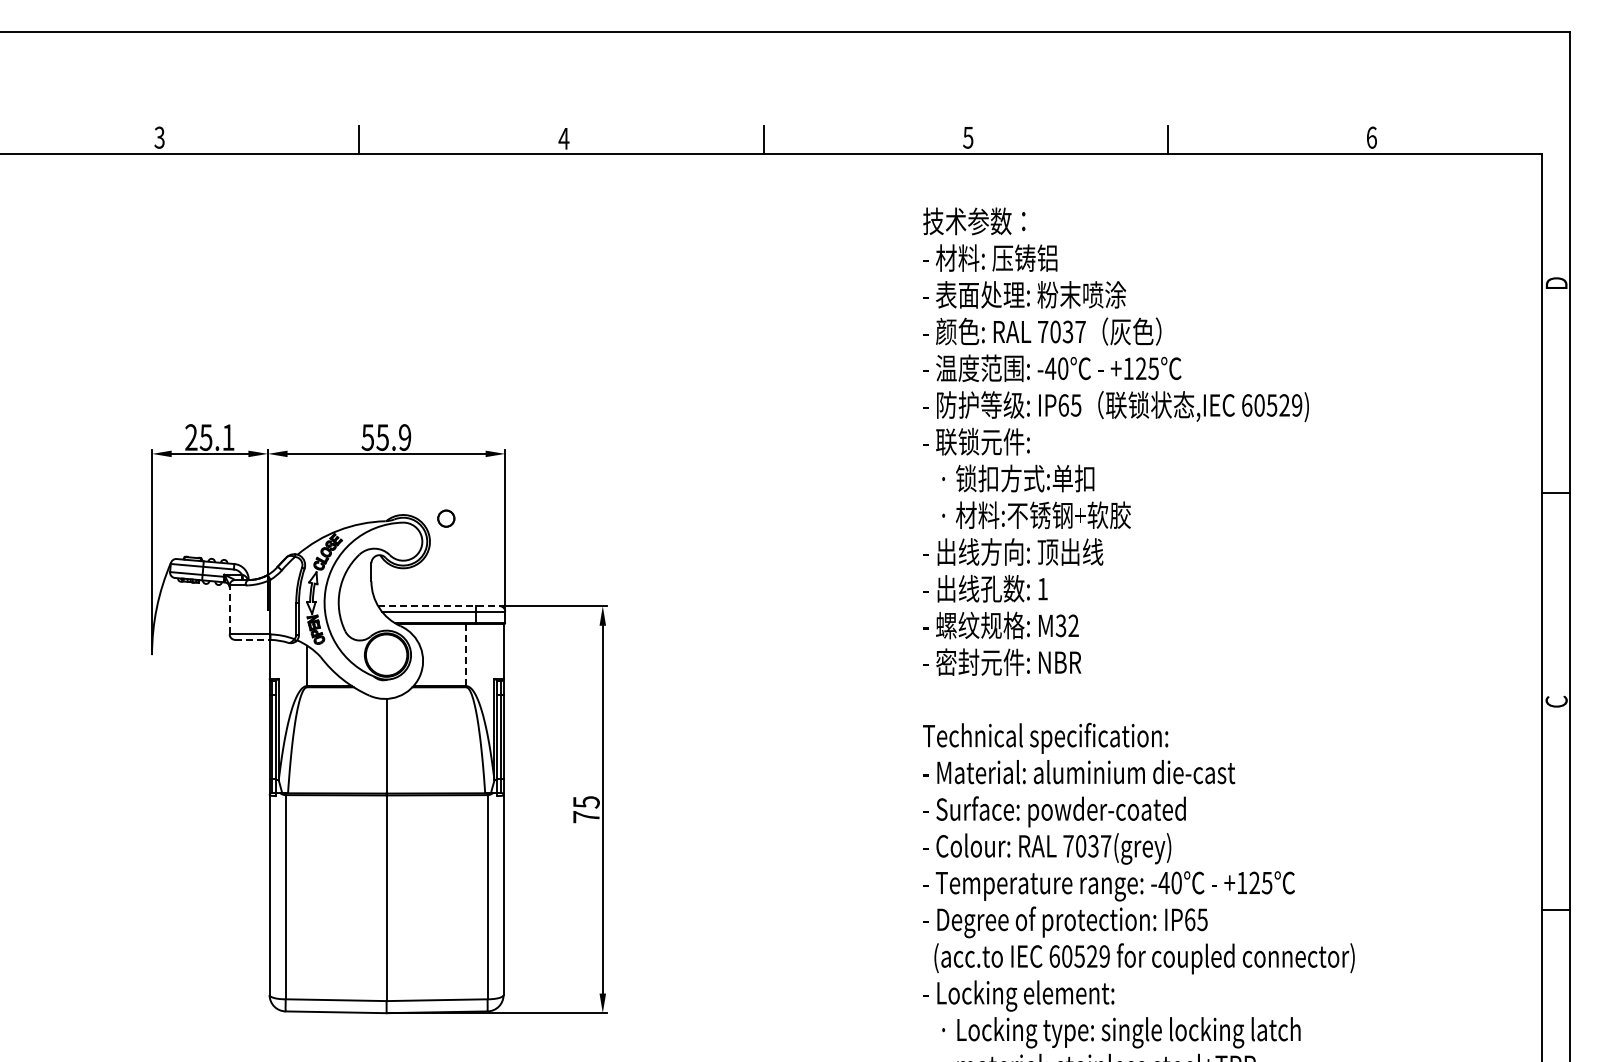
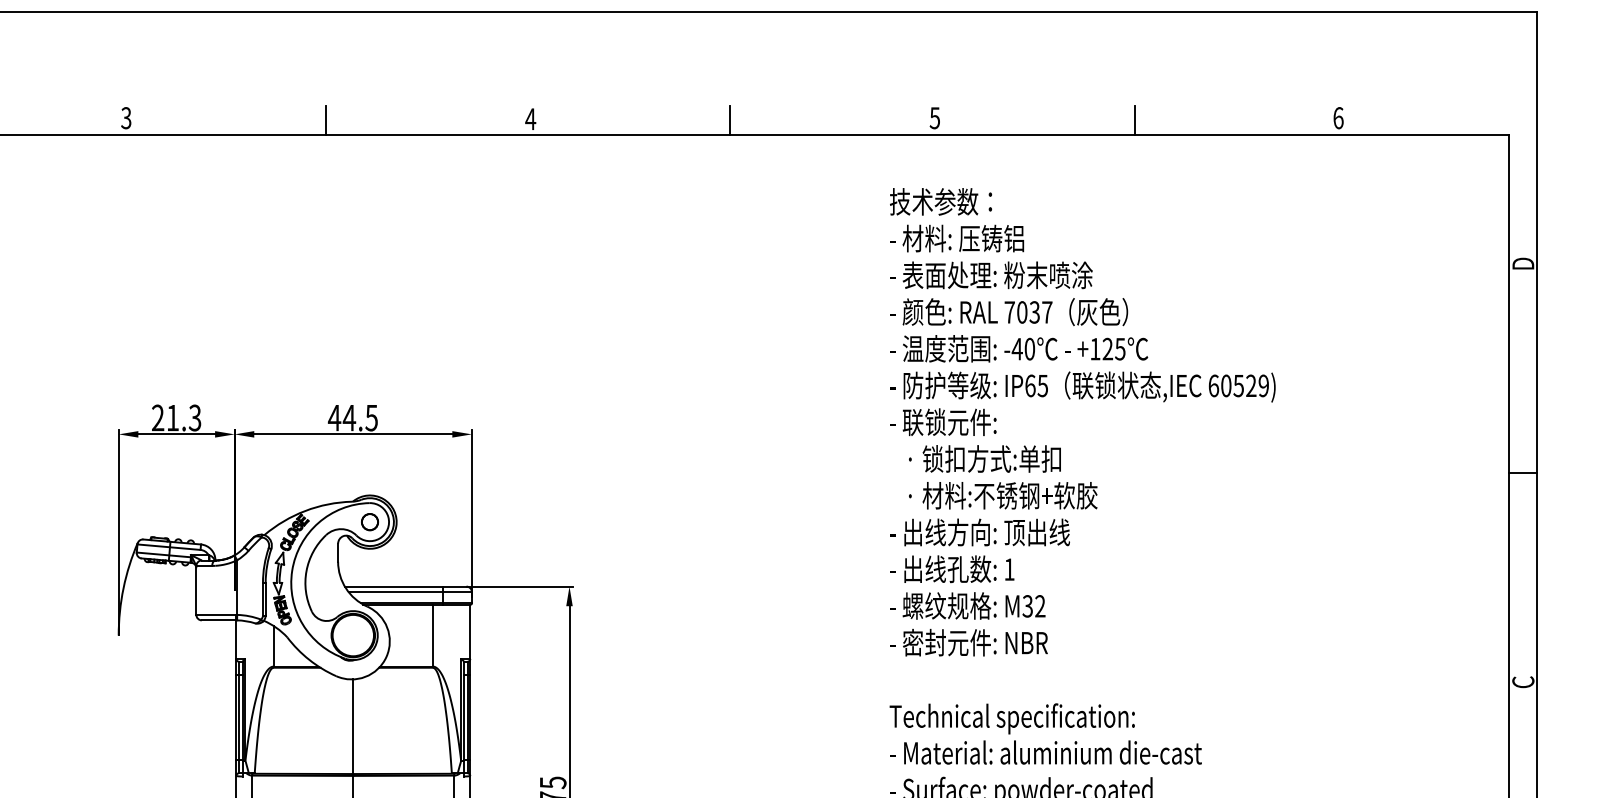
text: (216, 437) -> (183, 417), 25.1 -> 21.3
text: (386, 437) -> (353, 417), 55.9 -> 44.5
circle: (446, 518) -> (370, 521), moved
line: (438, 606) -> (405, 586), dashed -> solid
line: (229, 609) -> (196, 589), dashed -> solid
line: (252, 639) -> (219, 619), dashed -> solid
line: (466, 655) -> (433, 635), dashed -> solid

